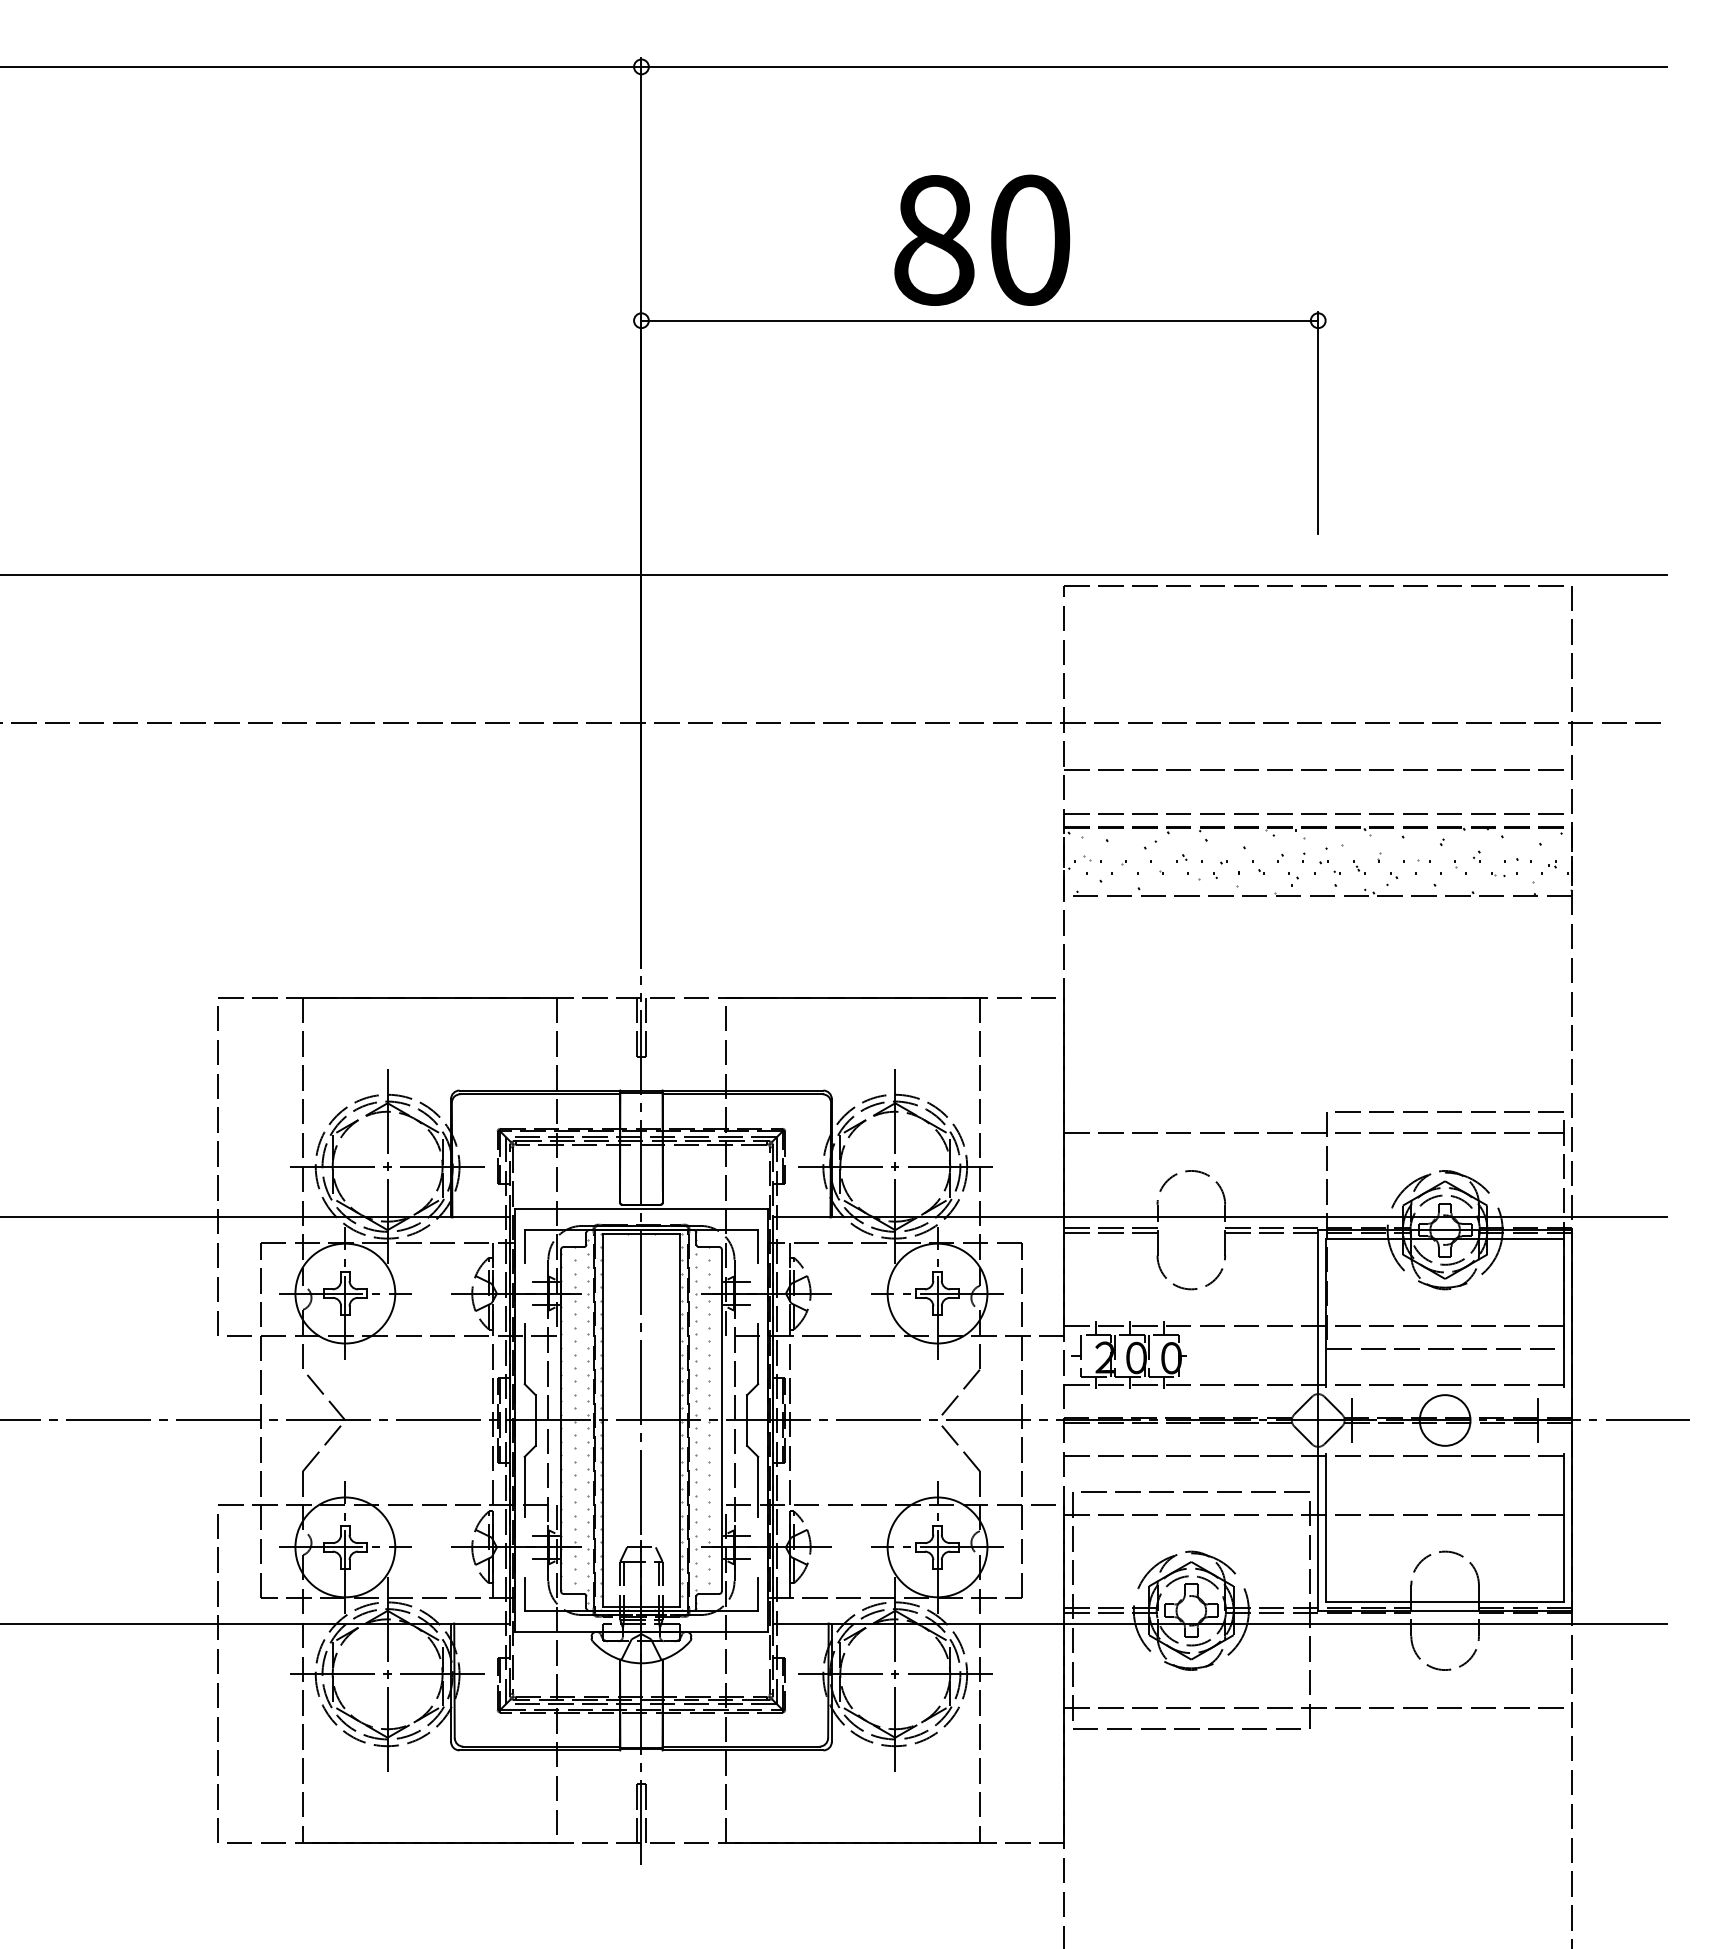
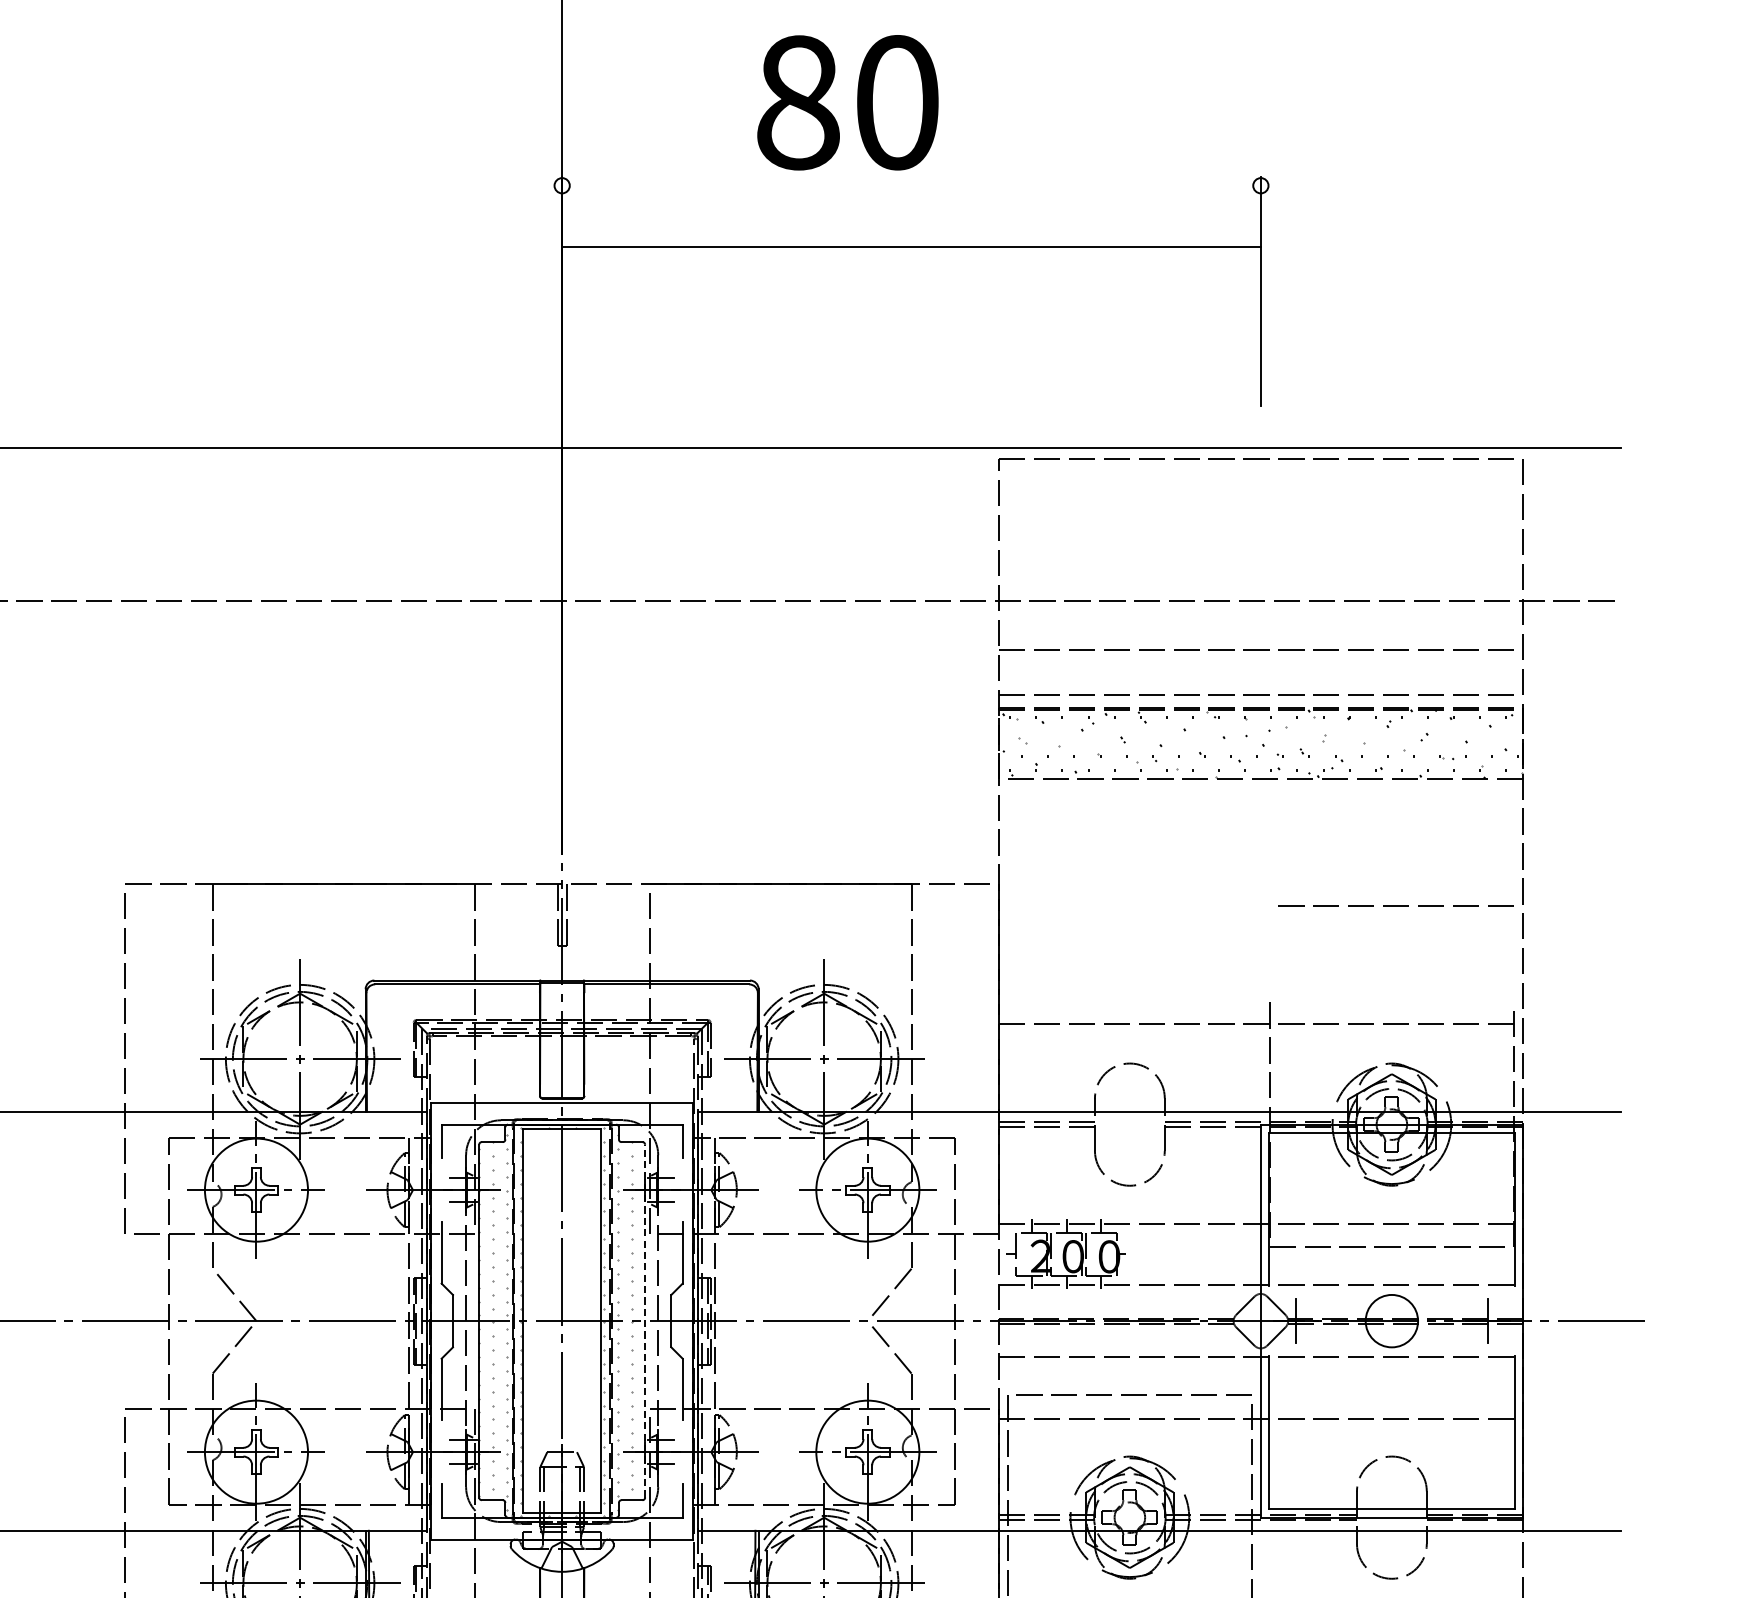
text: (982, 239) -> (848, 101), moved
line: (979, 320) -> (911, 246), moved
line: (1449, 1111) -> (1396, 906), moved
line: (721, 1420) -> (644, 1321), solid -> dashed

